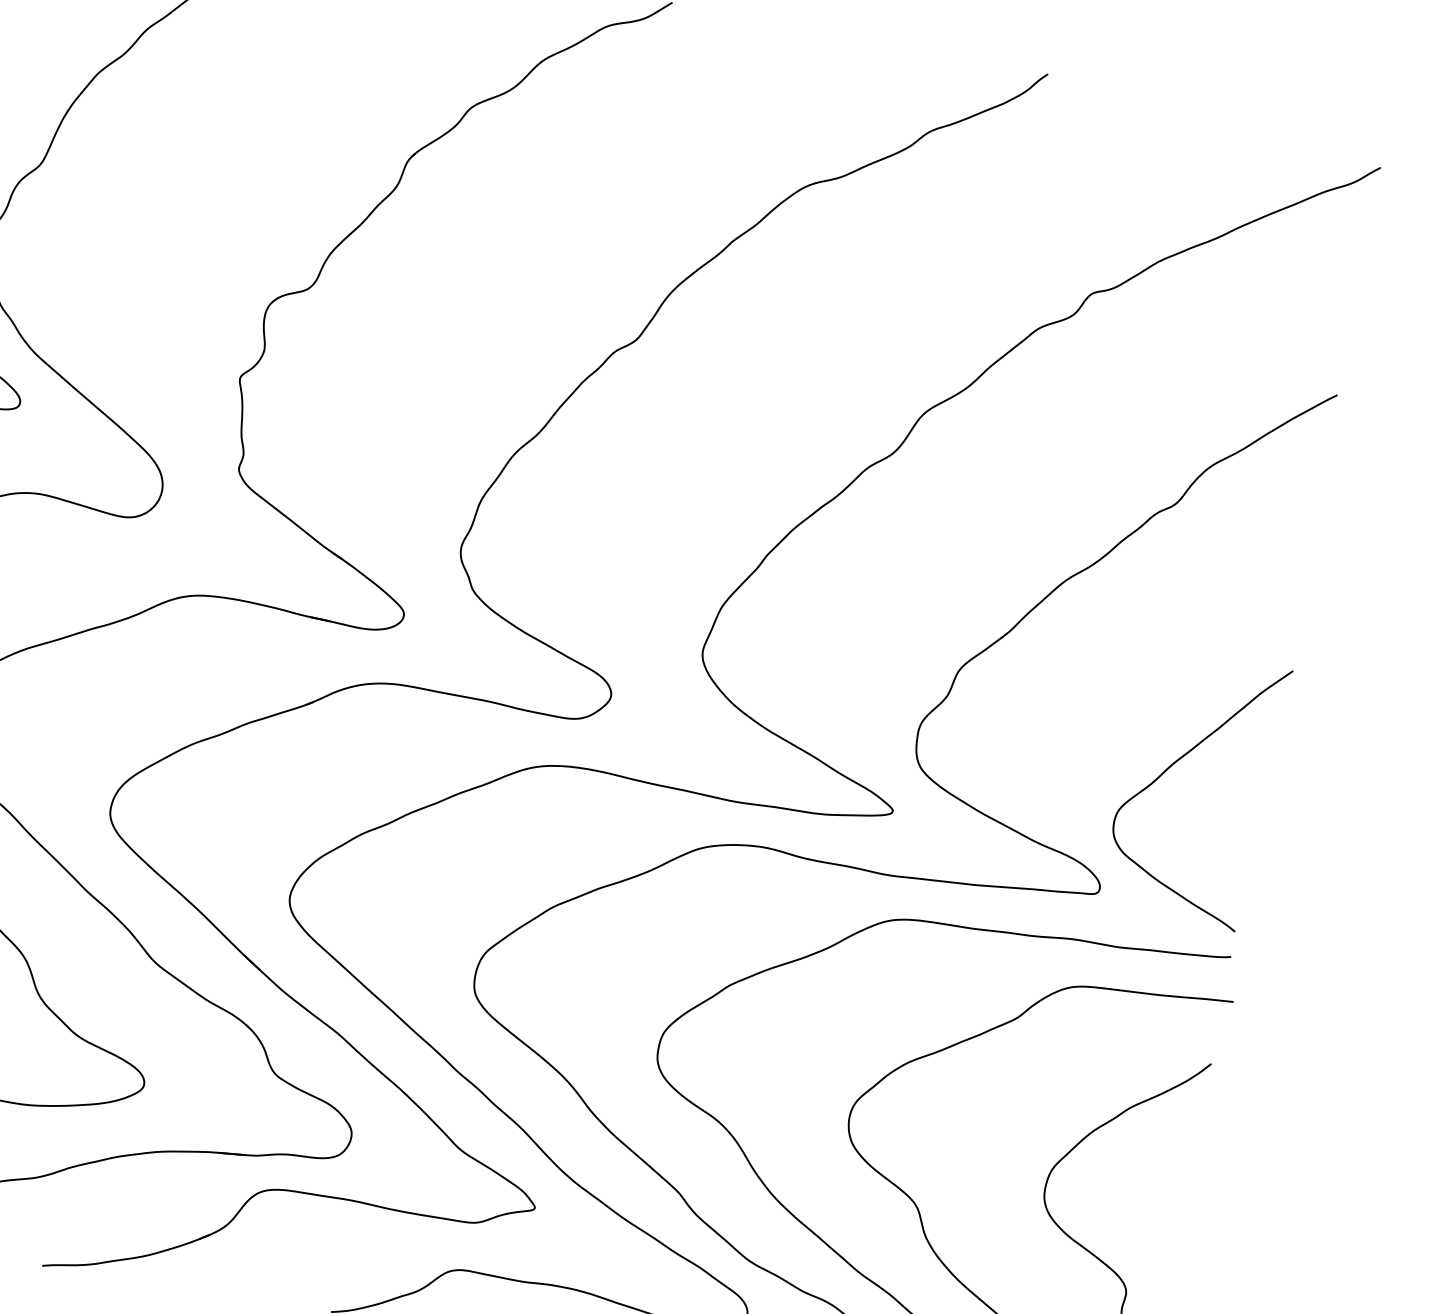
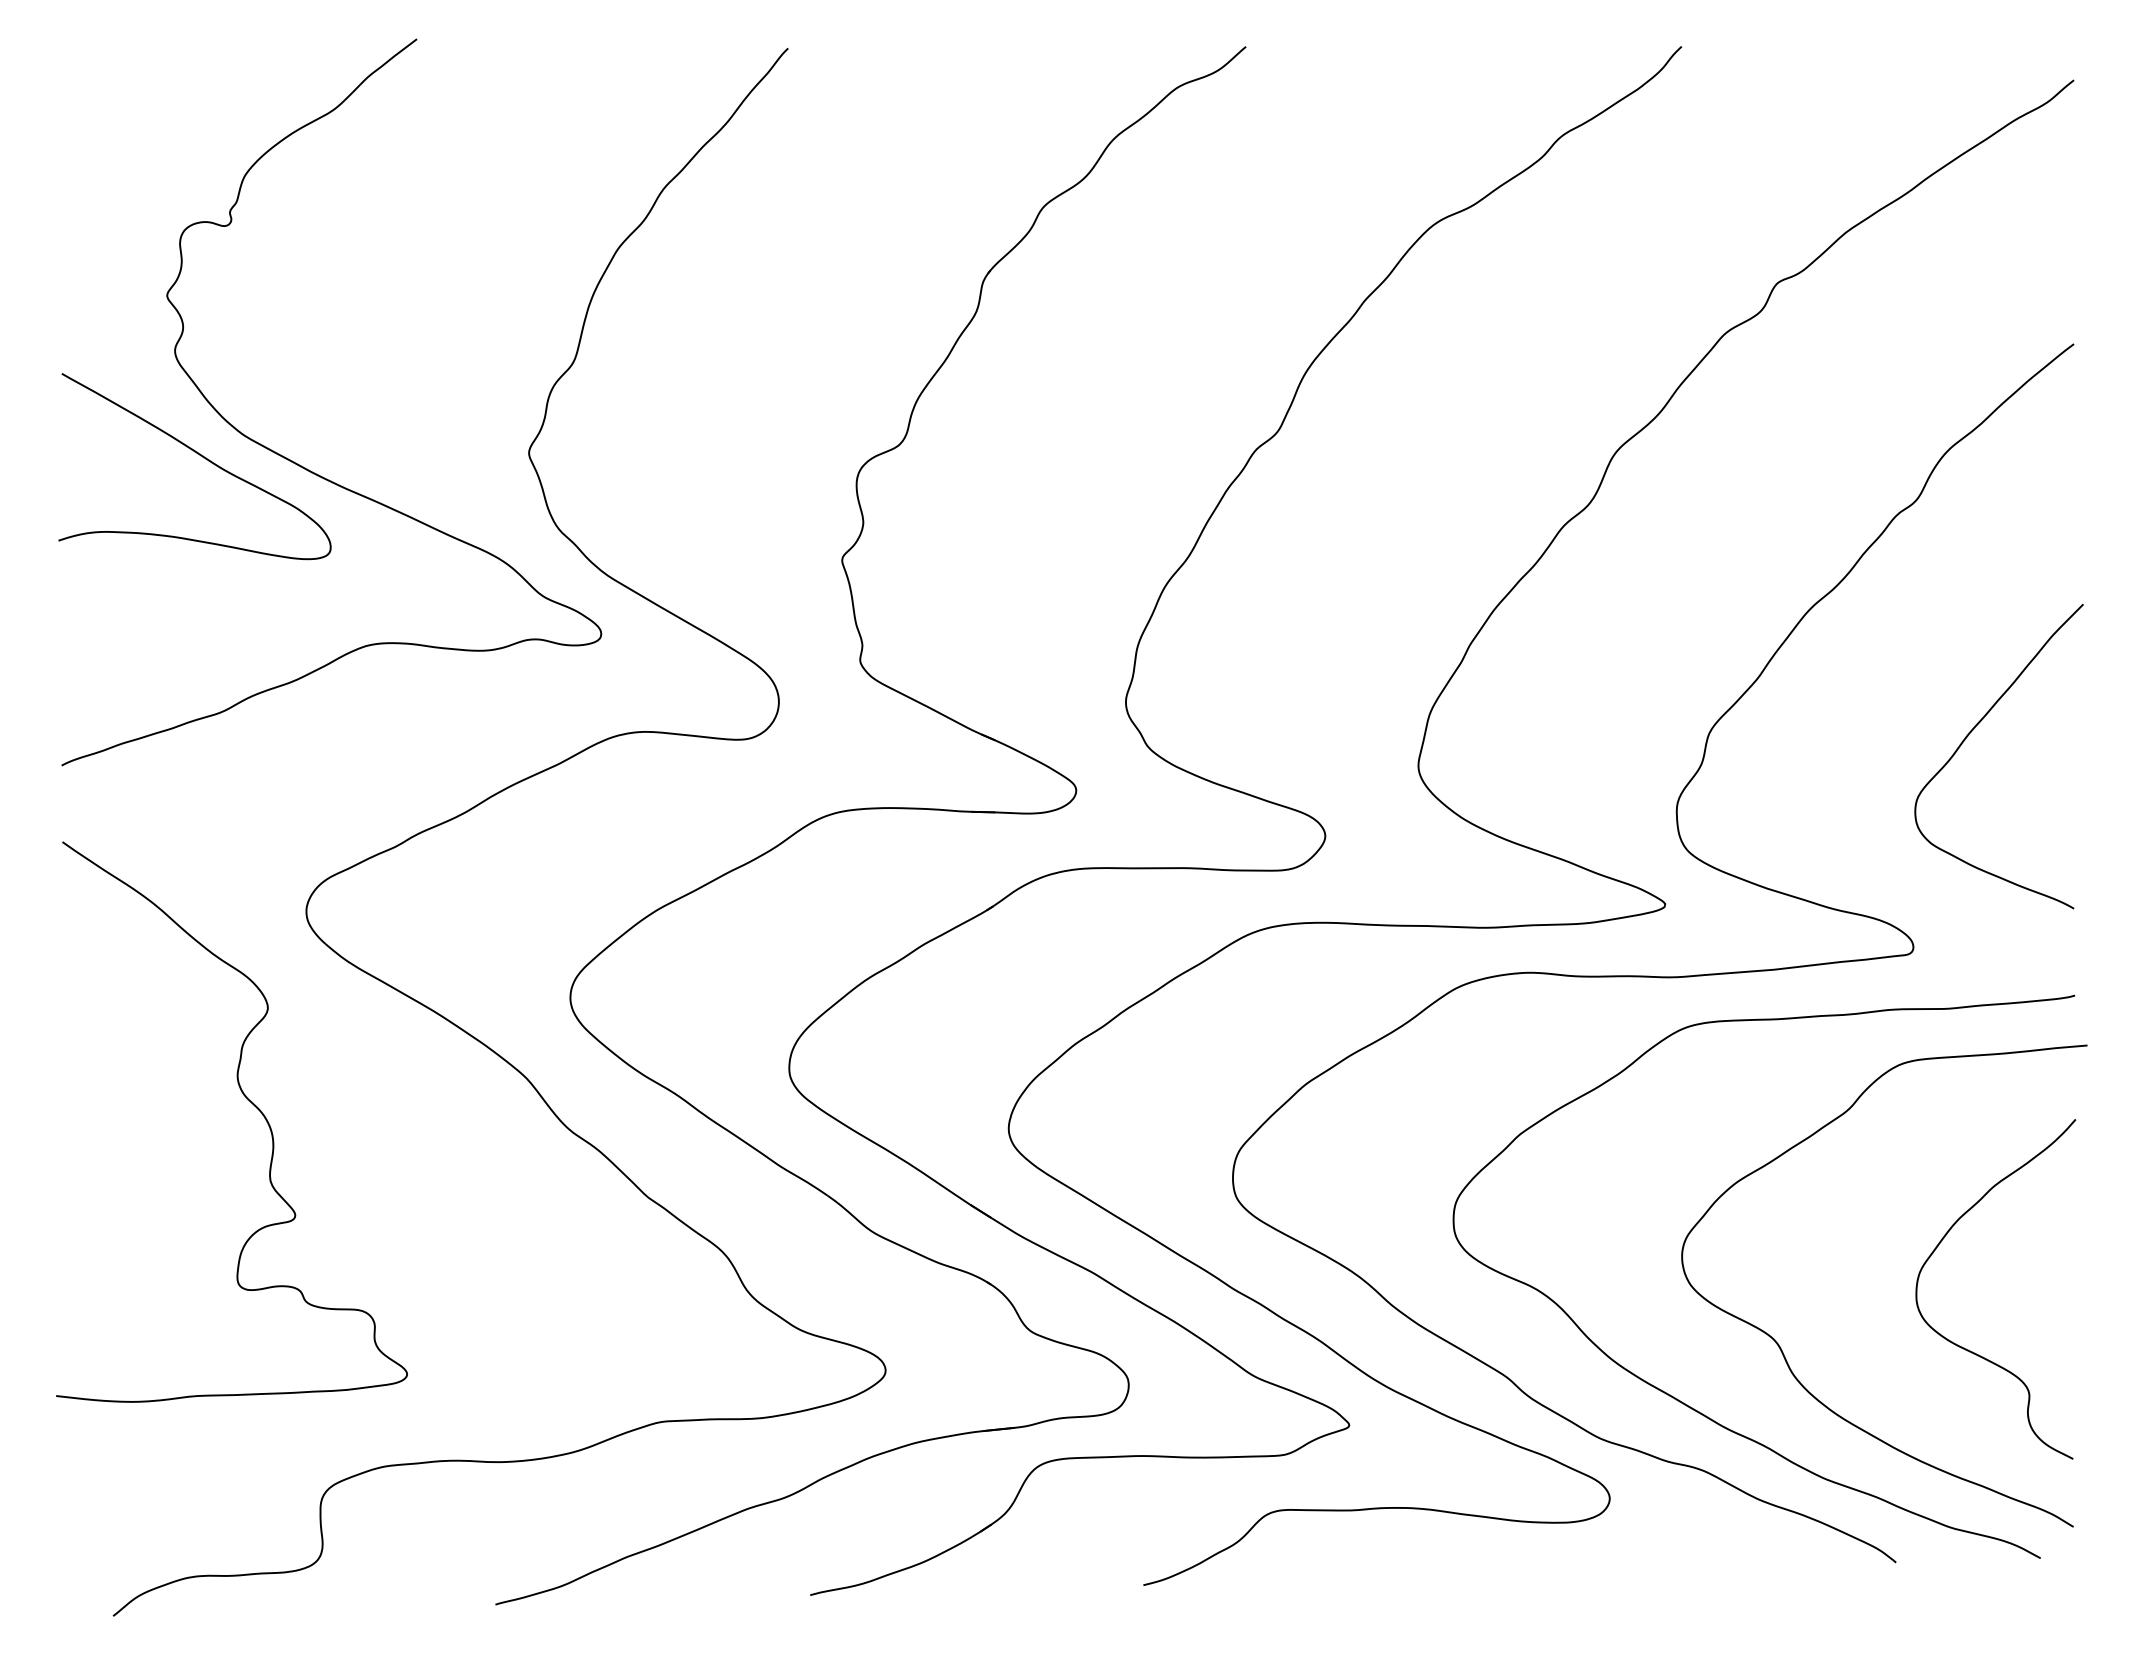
curve: (1172, 766) -> (1968, 736), moved

